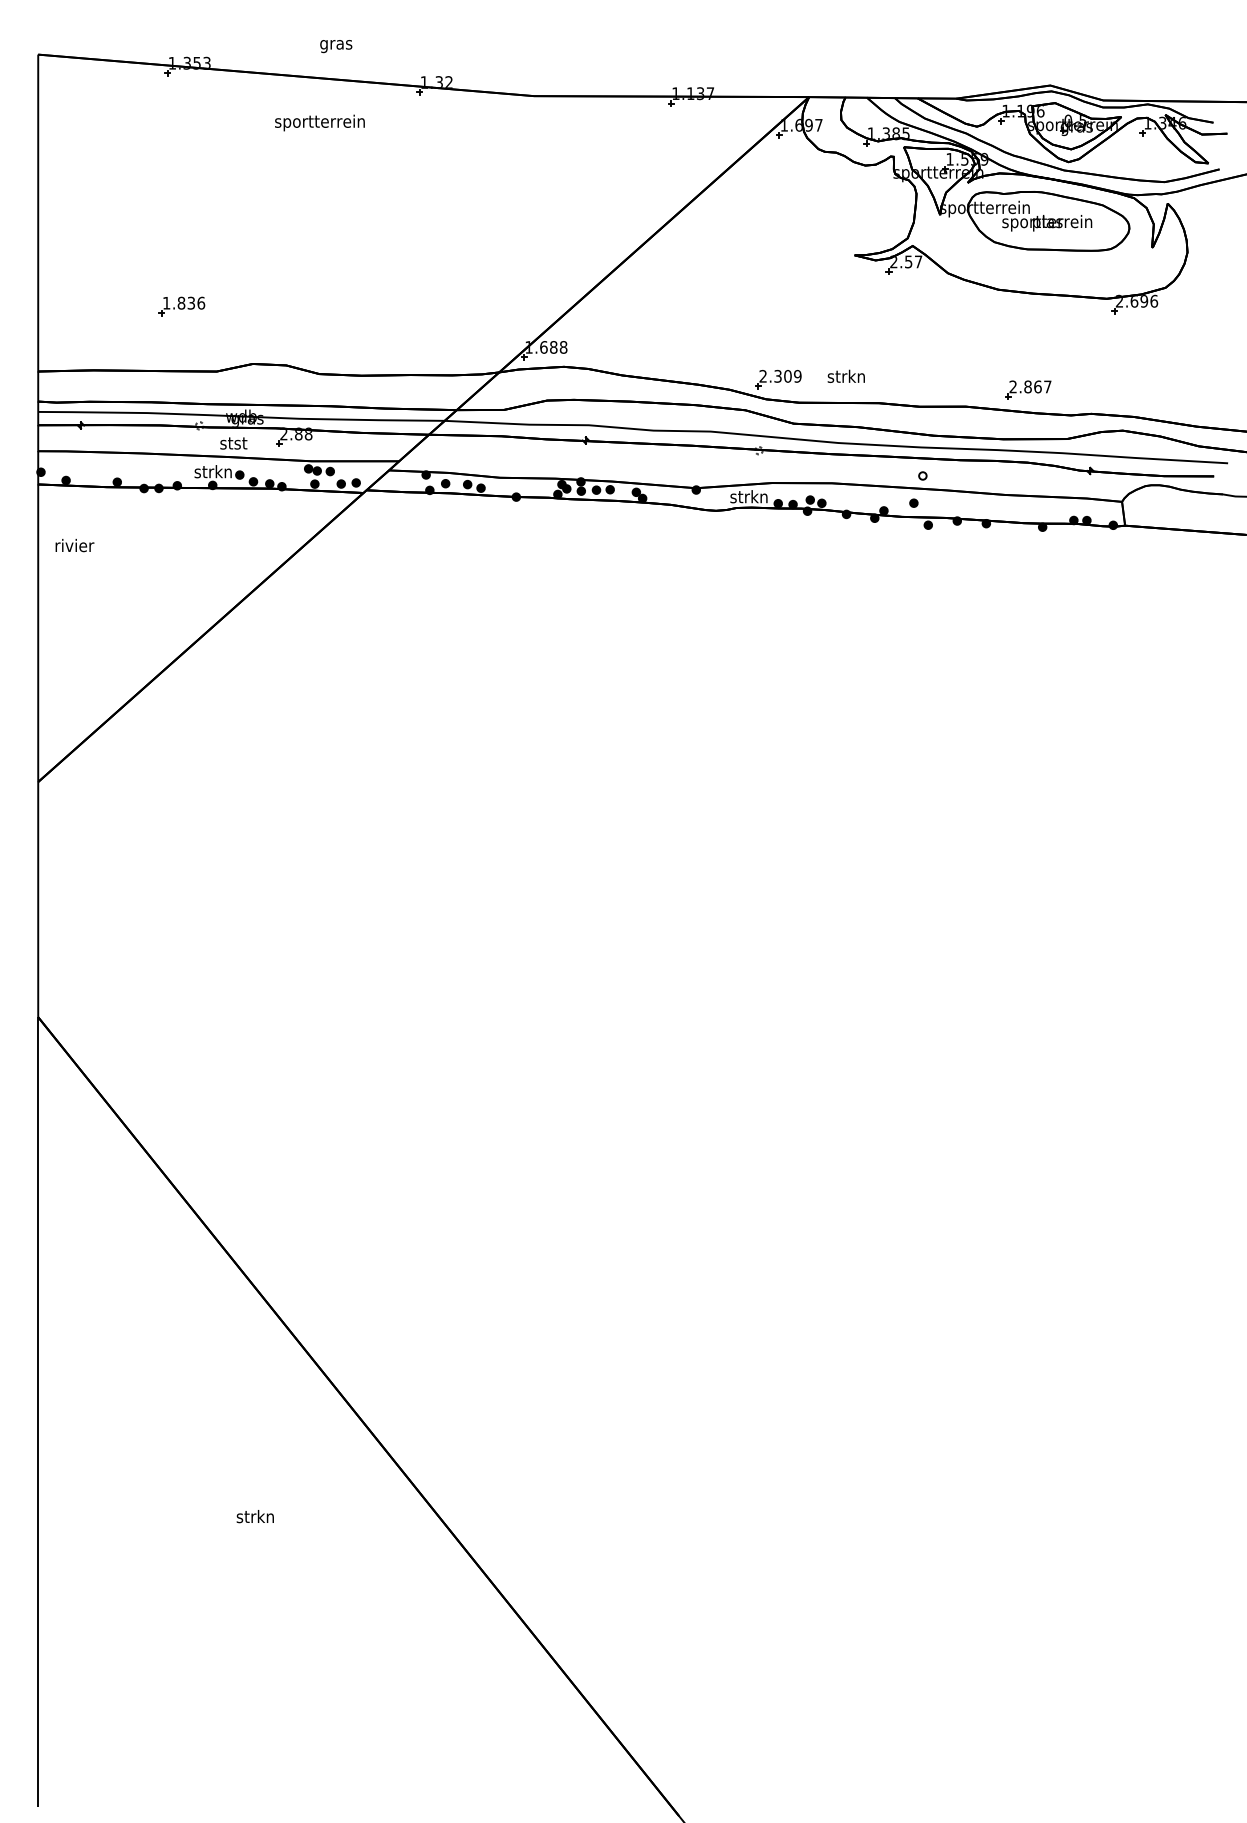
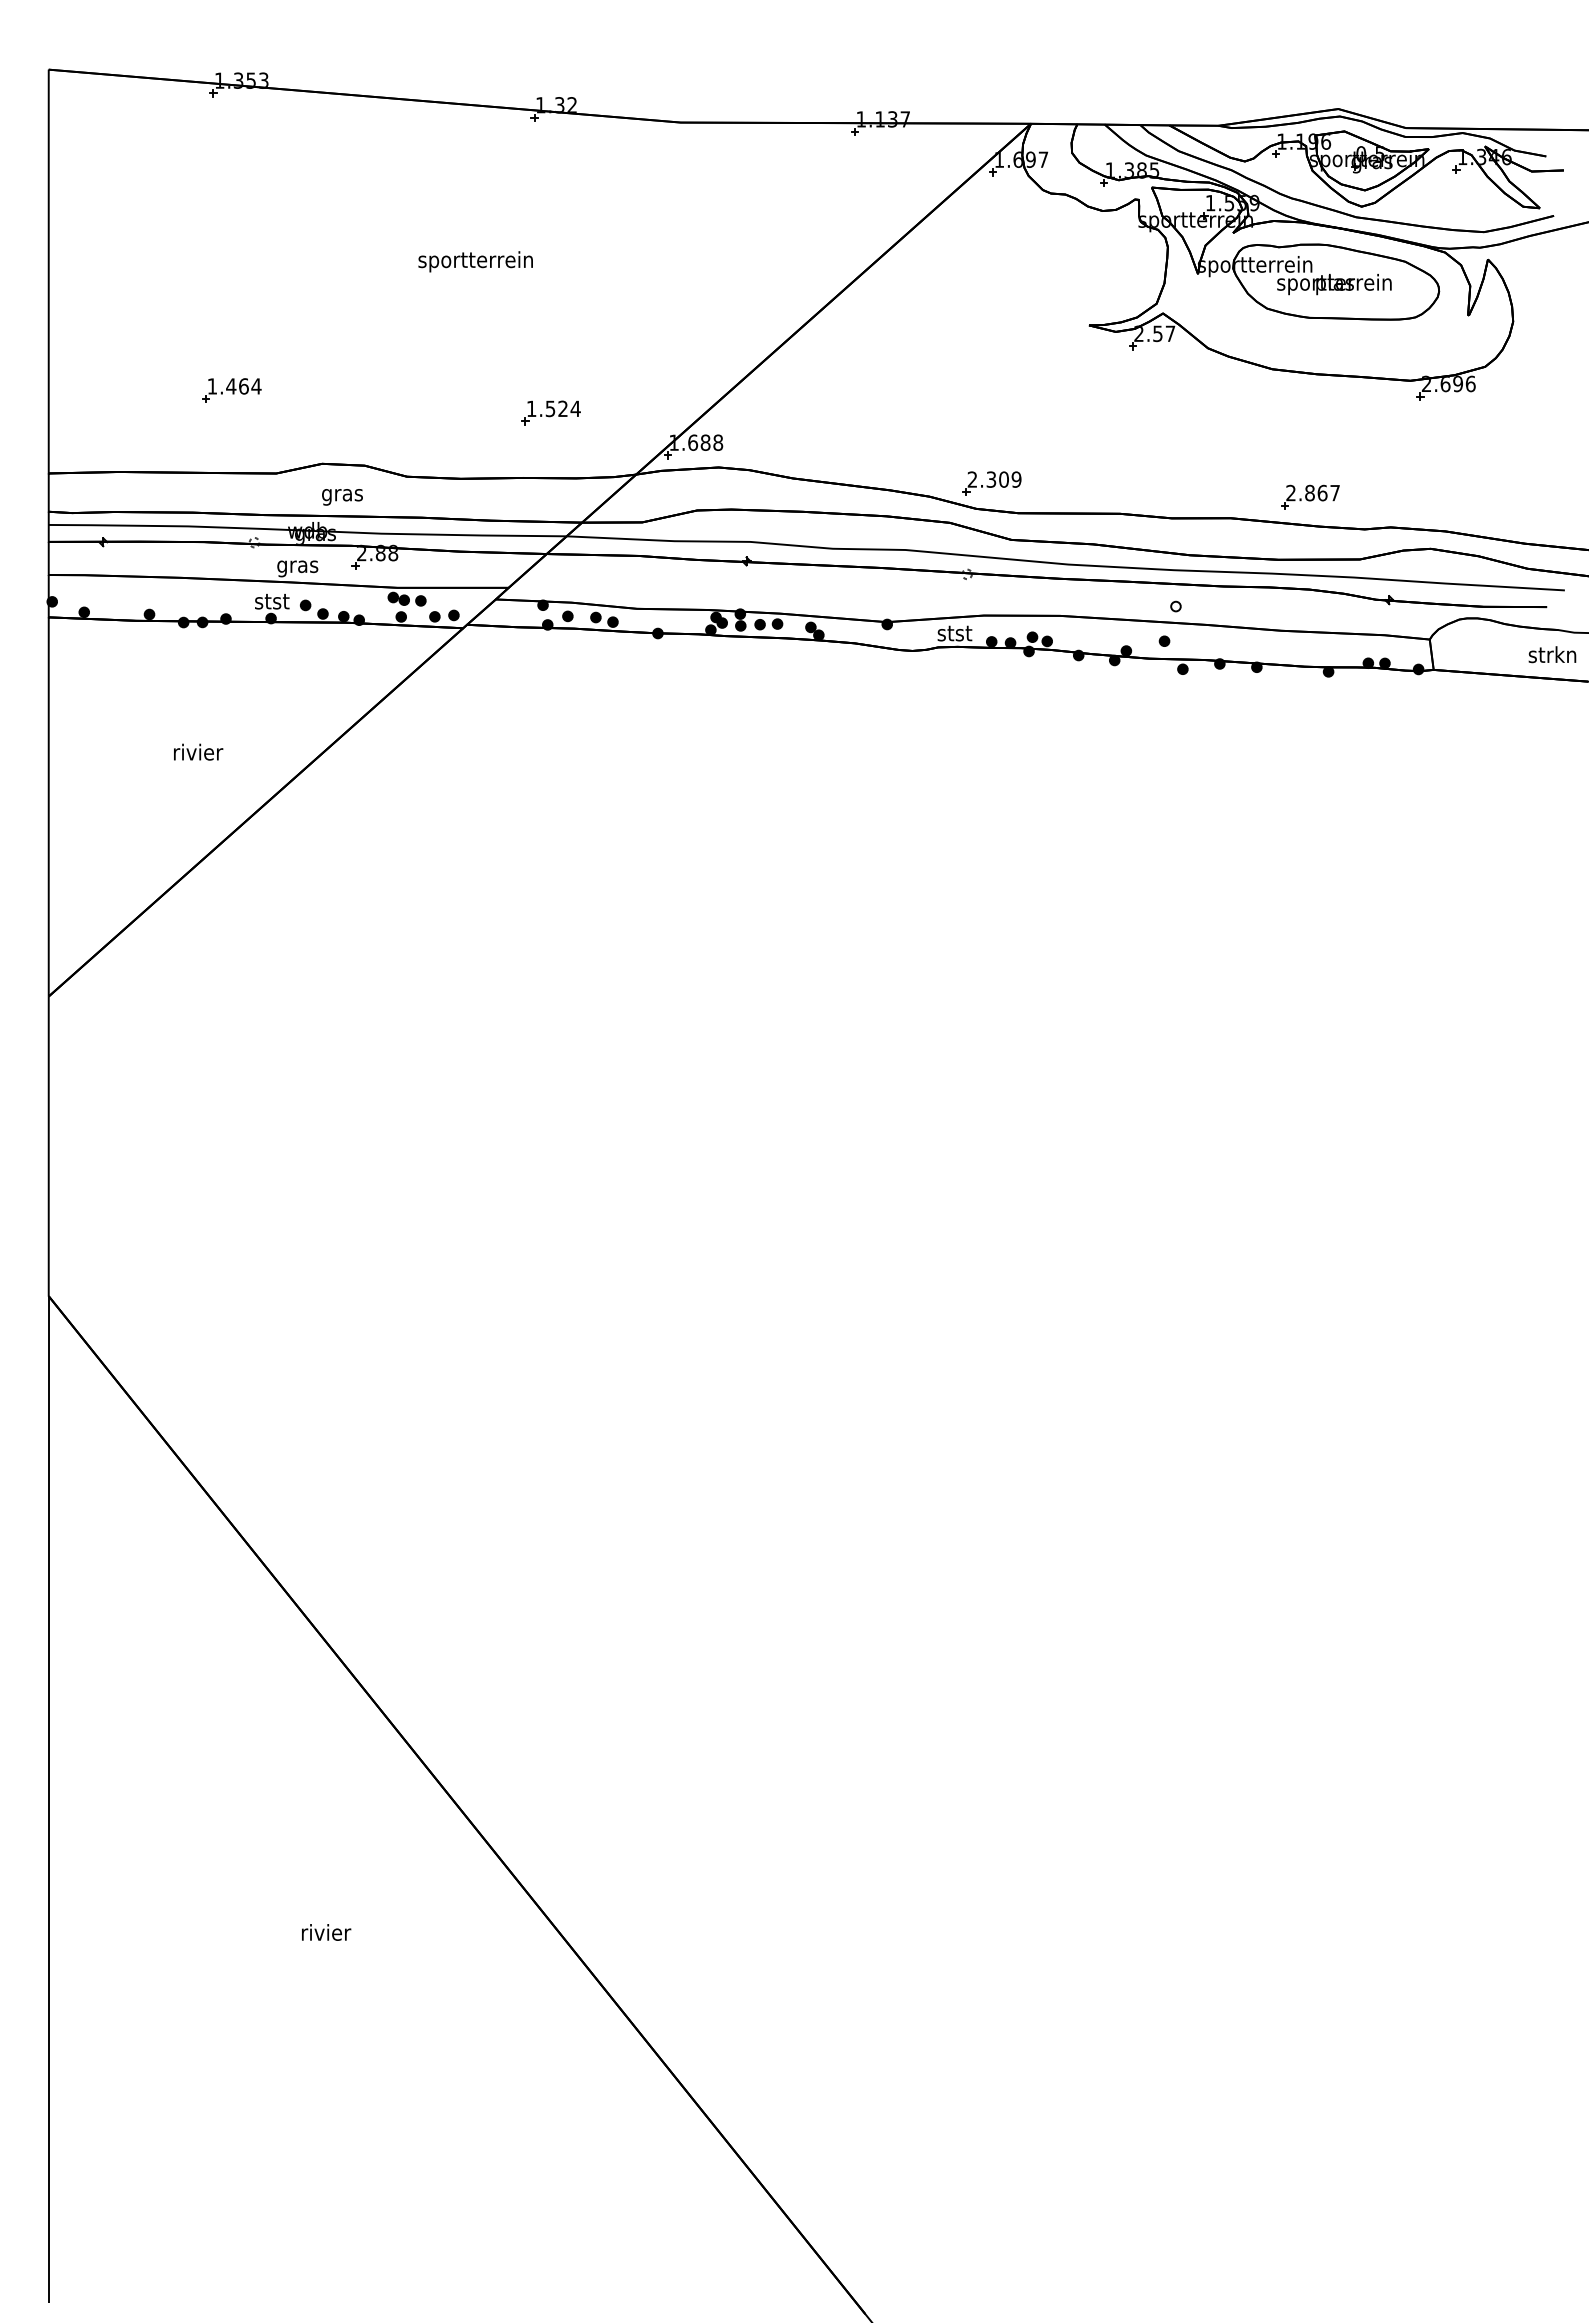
text: (336, 46) -> (342, 497), moved
text: (319, 122) -> (475, 261), moved
text: (191, 303) -> (243, 386), 1.836 -> 1.464
part: (432, 323) -> (550, 412), added
text: (846, 376) -> (1552, 654), moved
text: (233, 445) -> (297, 567), stst -> gras
text: (213, 471) -> (271, 600), strkn -> stst
text: (749, 496) -> (954, 632), strkn -> stst
text: (74, 544) -> (198, 751), moved
text: (256, 1516) -> (326, 1932), strkn -> rivier

